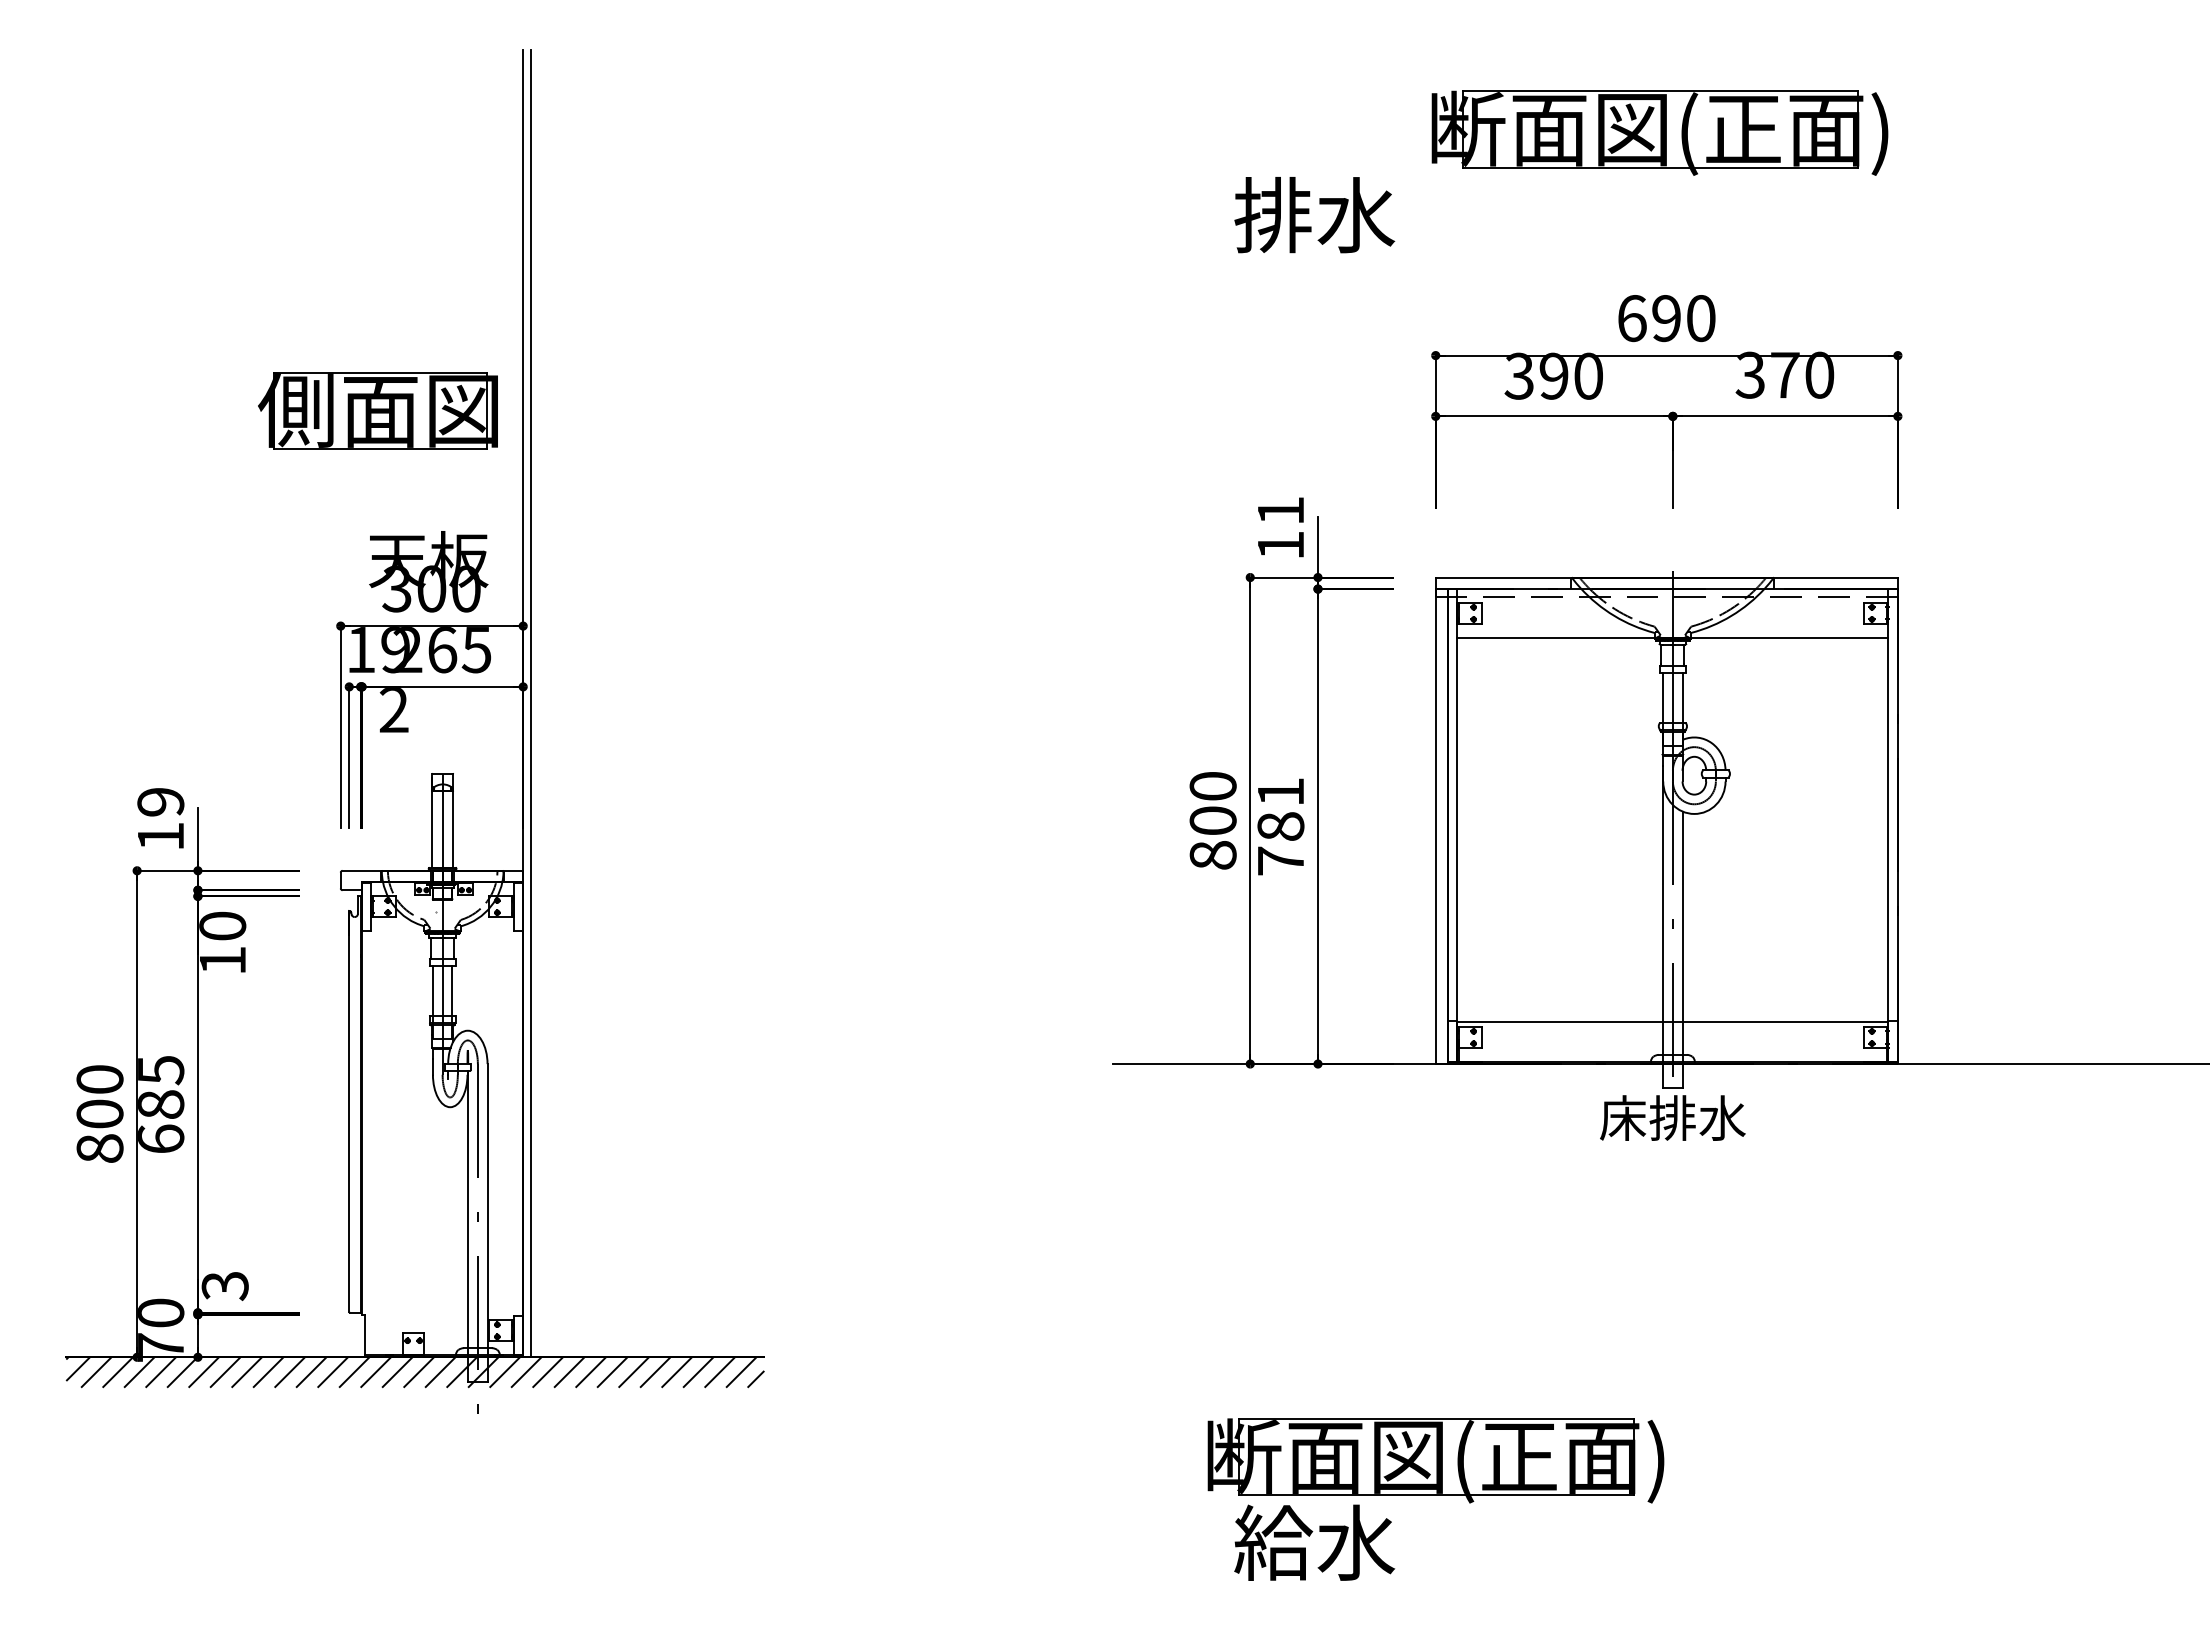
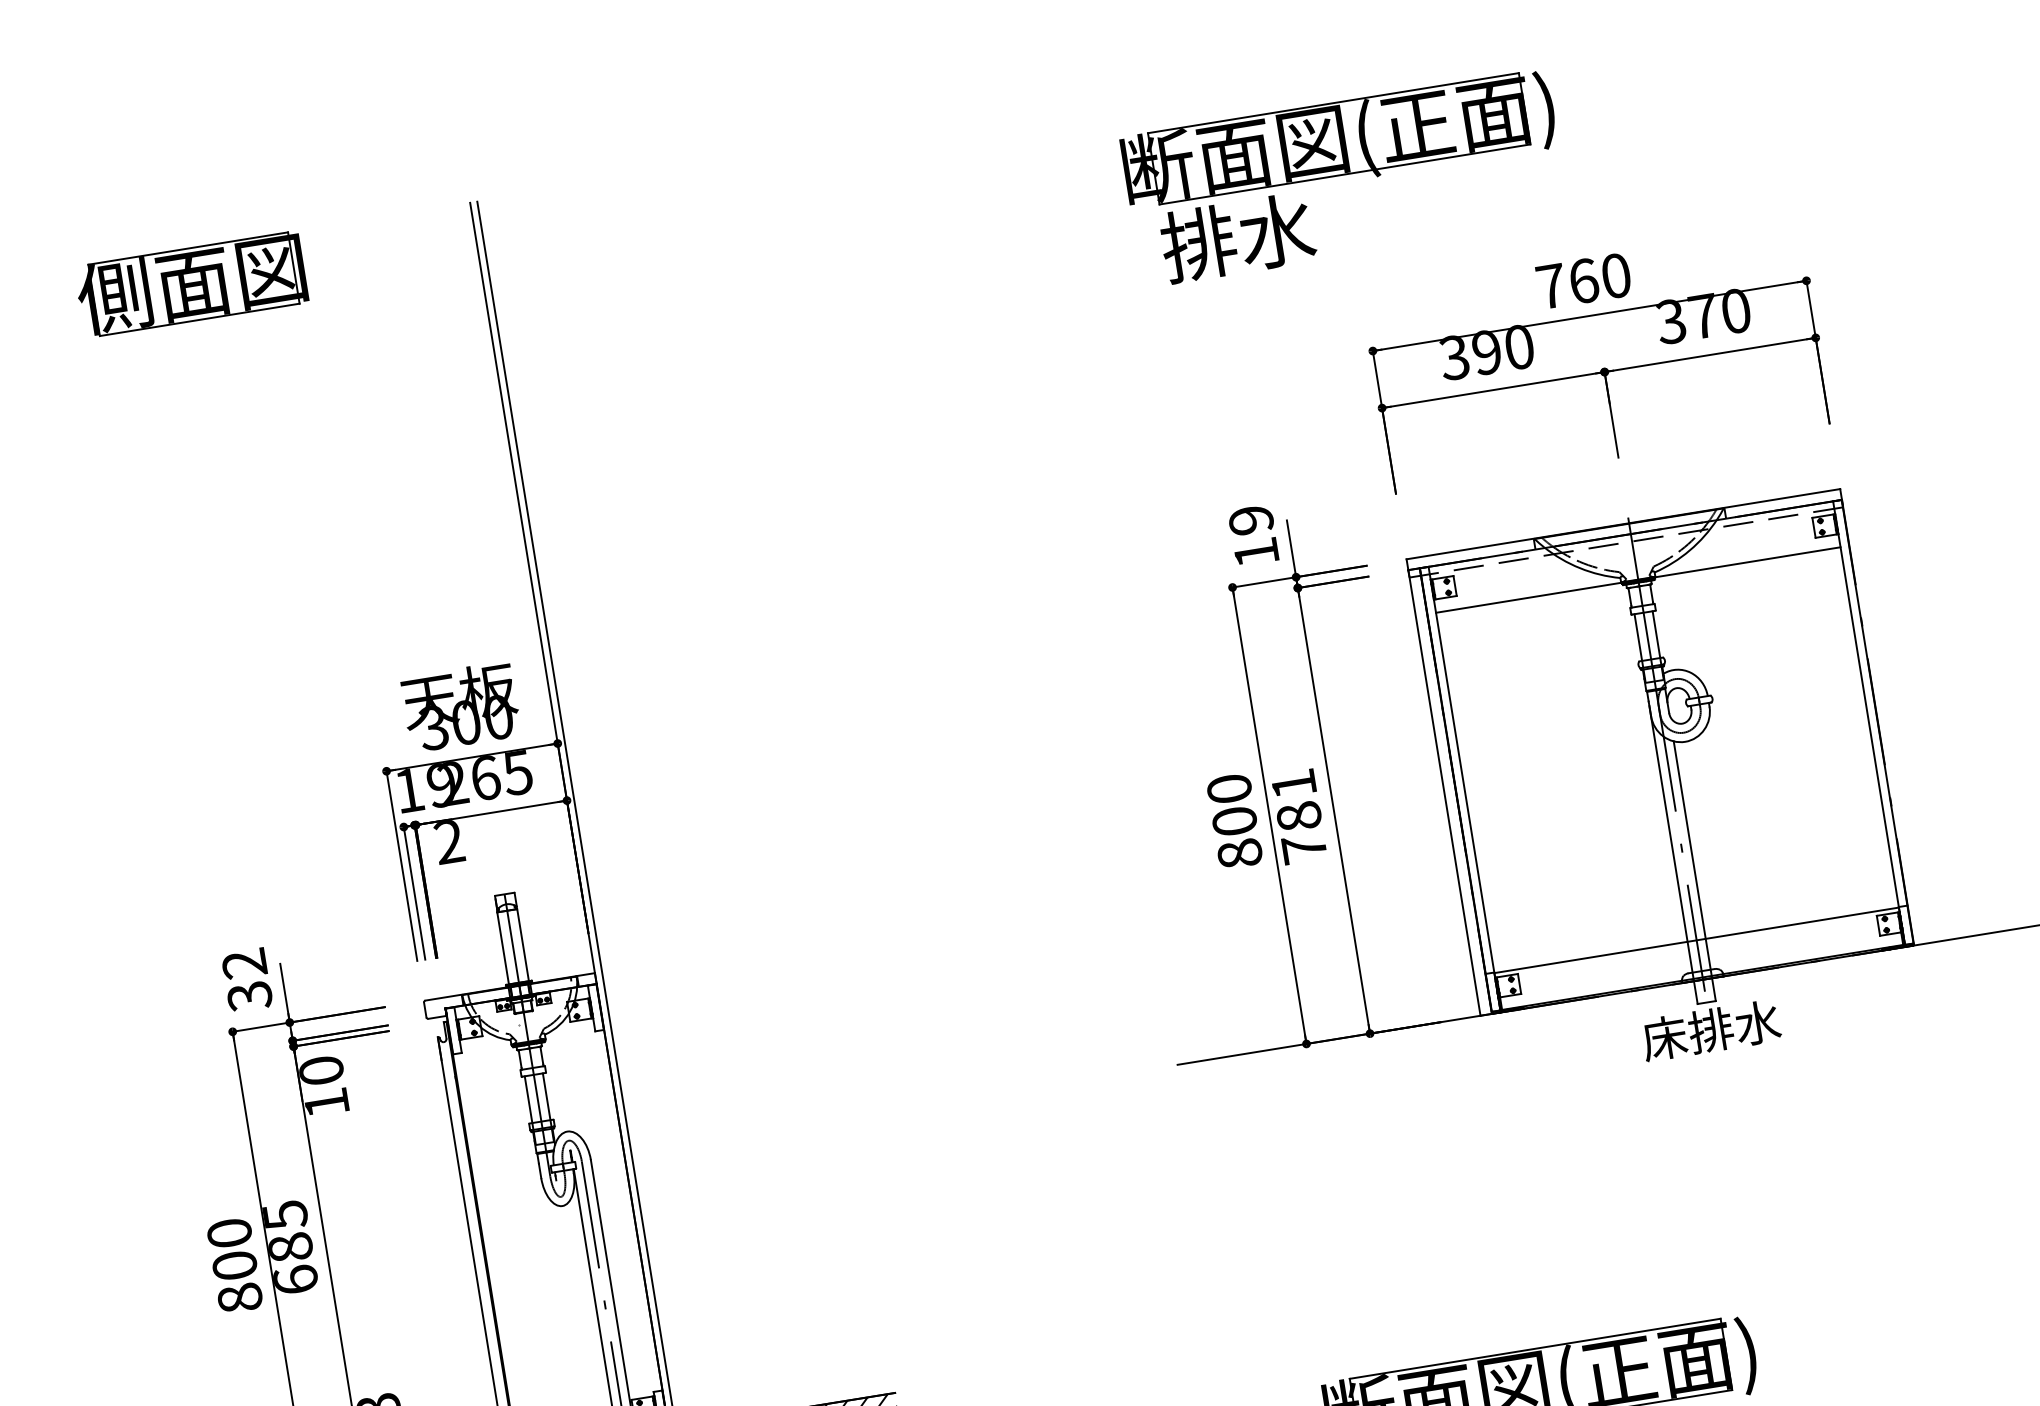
part: (1659, 132) -> (1338, 141), moved
text: (1649, 318) -> (1567, 283), 690 -> 760
part: (377, 410) -> (190, 284), moved
text: (1280, 511) -> (1250, 520), 11 -> 19
text: (160, 819) -> (246, 980), 19 -> 32

